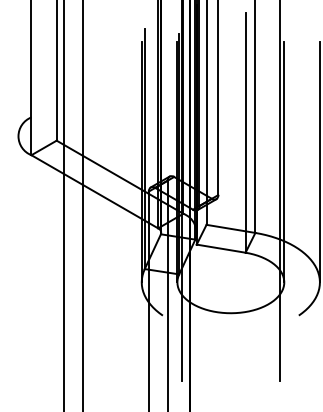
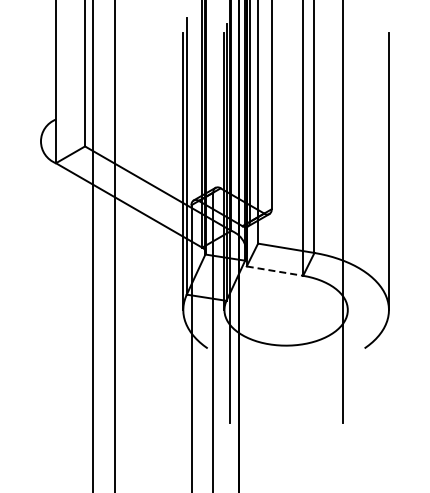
line: (283, 162) -> (347, 171), removed
line: (220, 248) -> (274, 271), solid -> dashed

